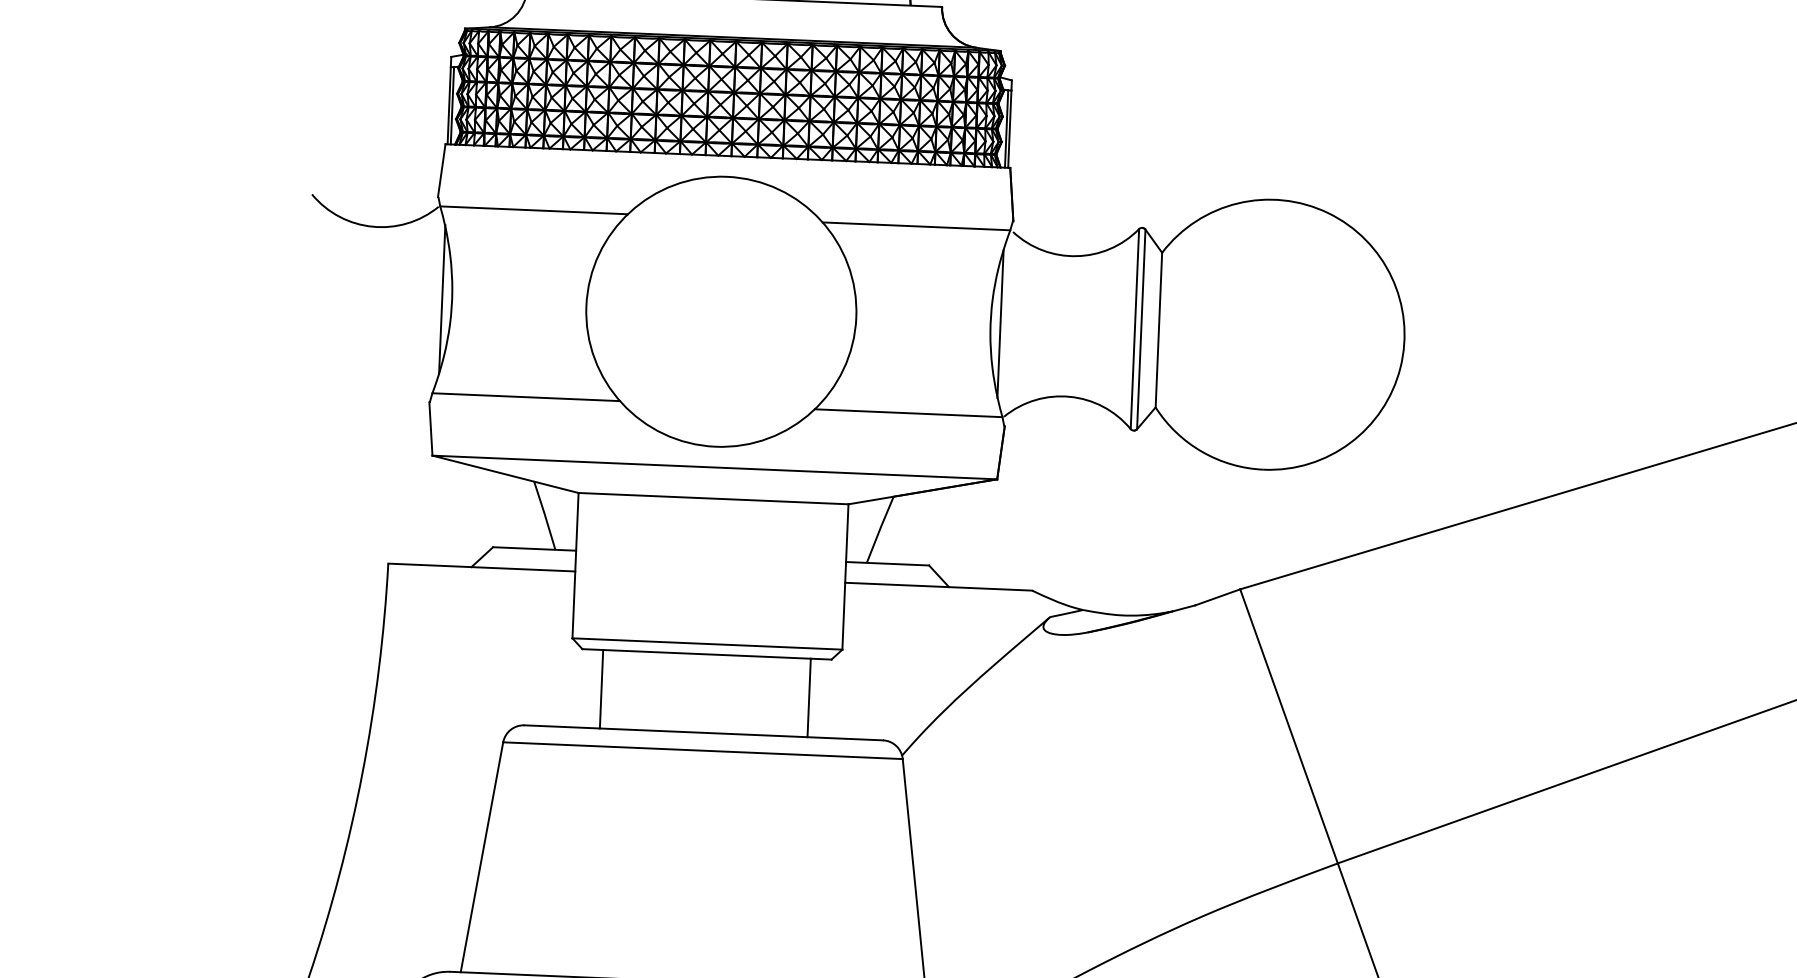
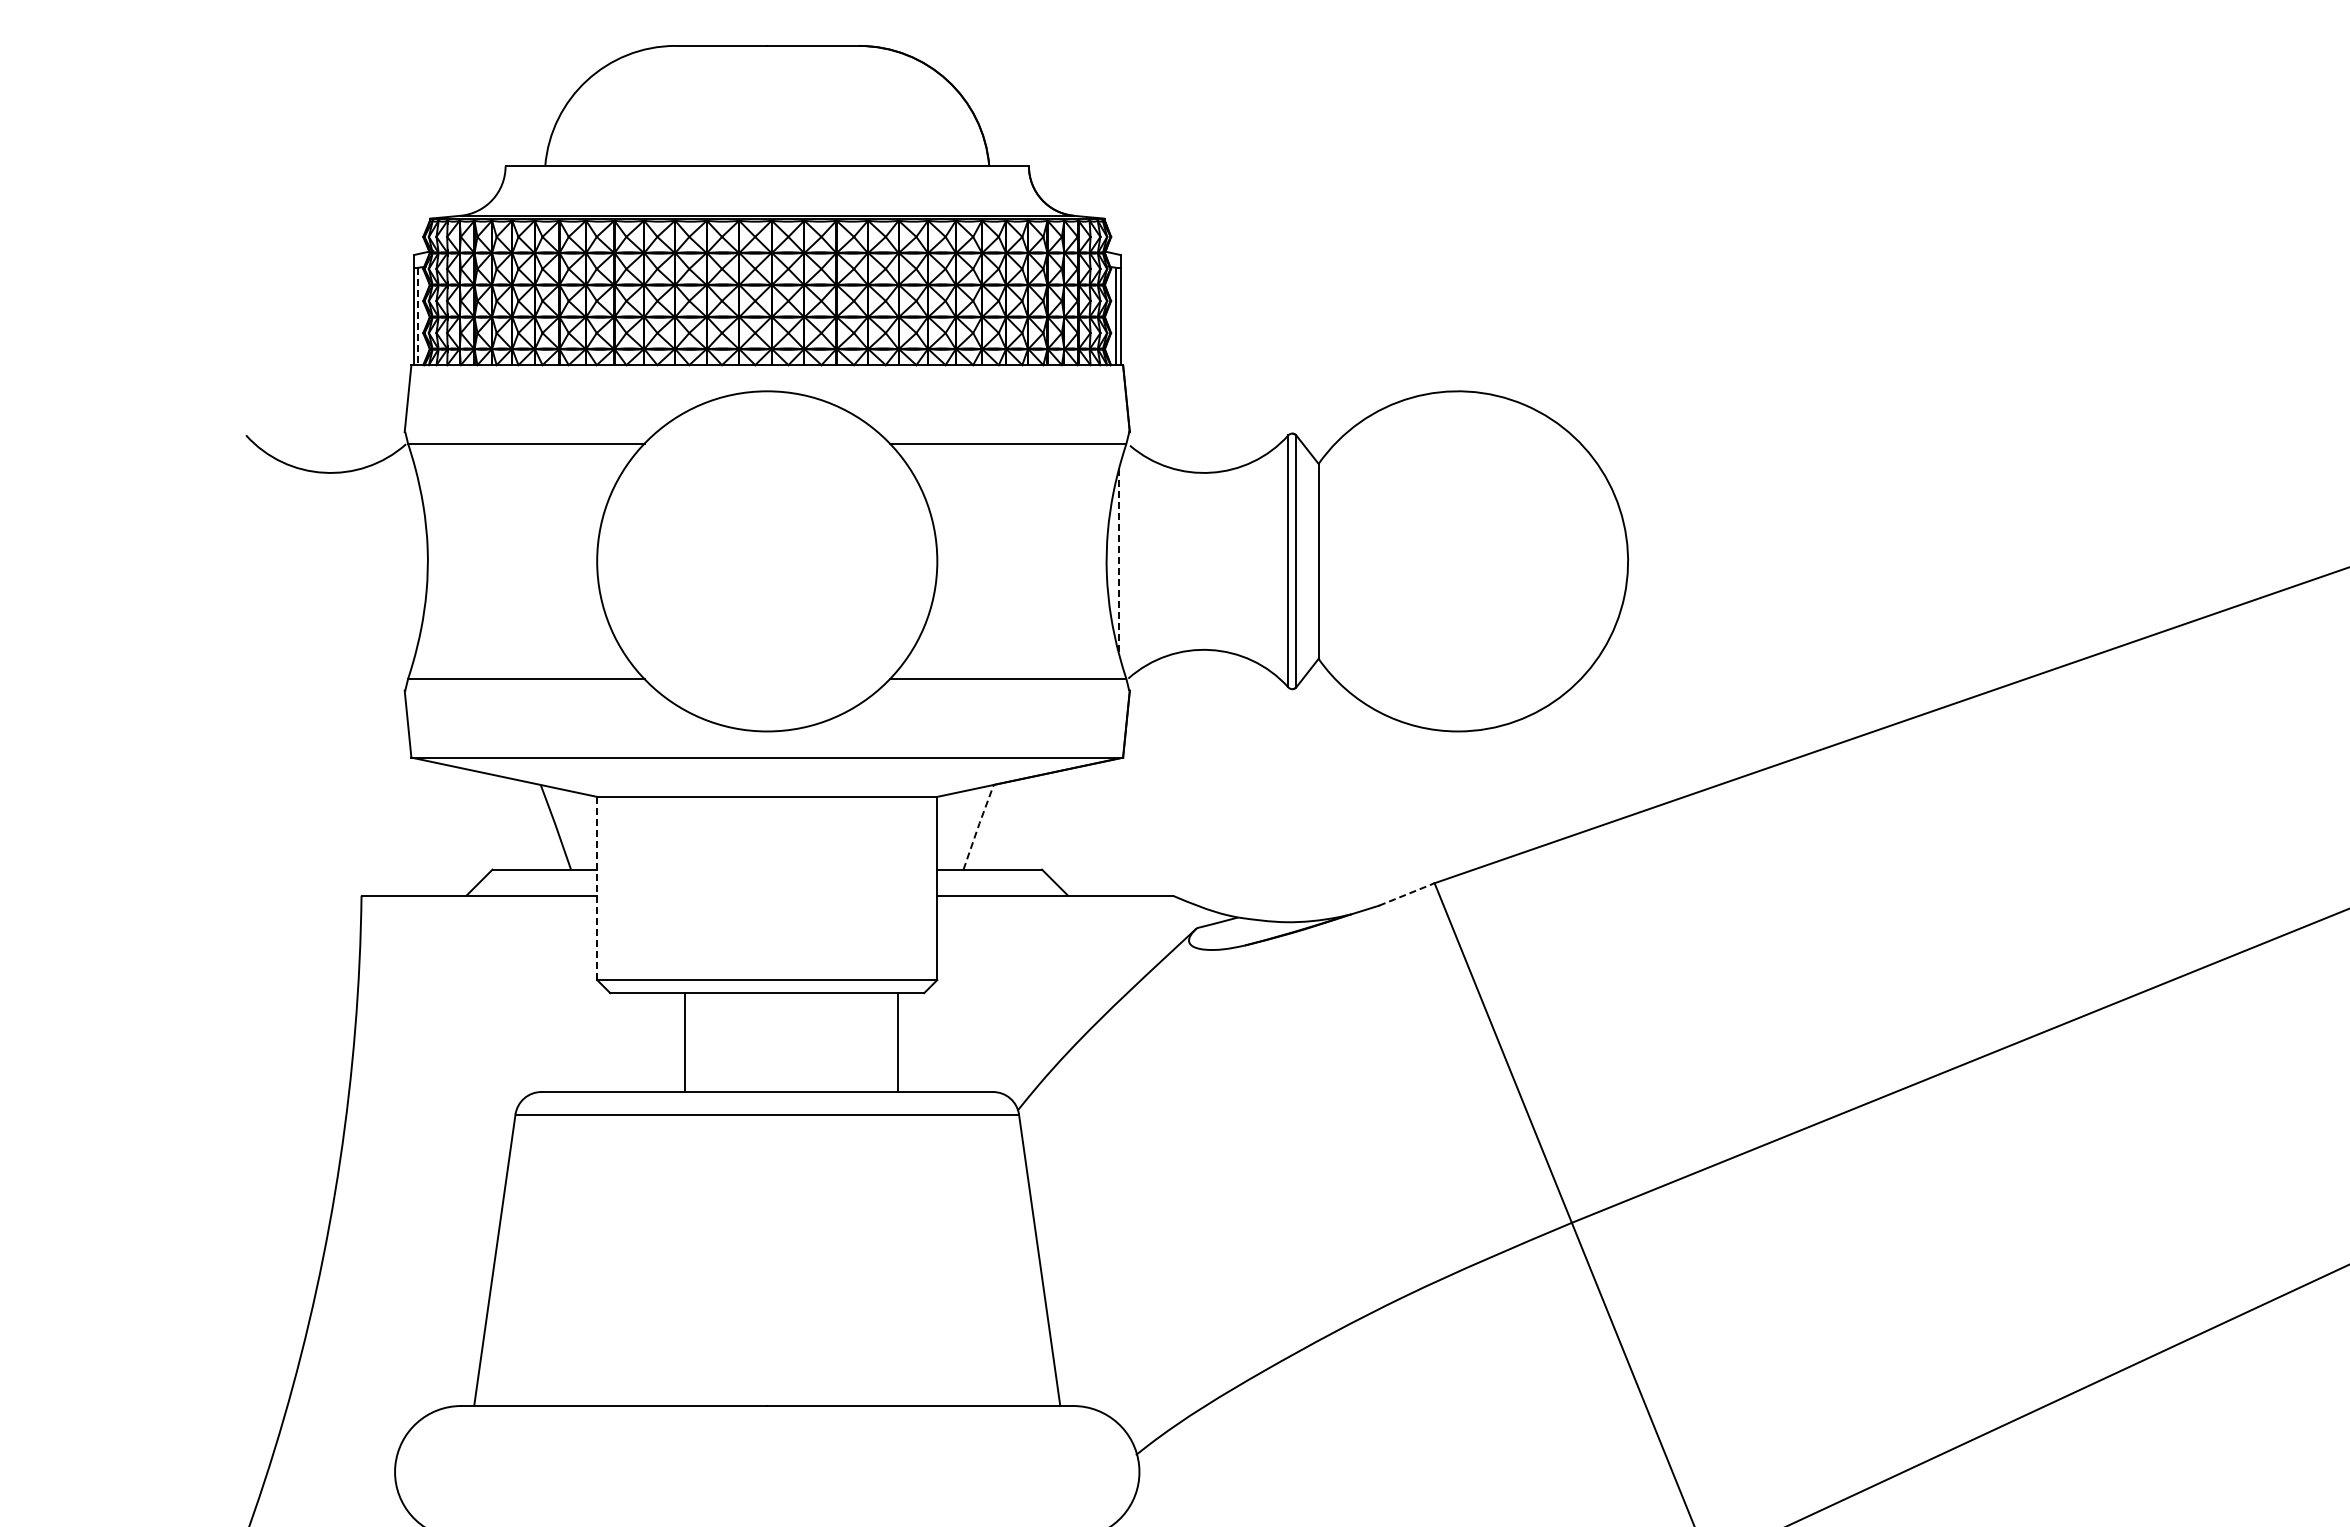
line: (452, 105) -> (418, 316), solid -> dashed
line: (442, 299) -> (415, 560), removed
line: (1000, 324) -> (1119, 562), solid -> dashed
line: (880, 529) -> (978, 827), solid -> dashed
line: (575, 565) -> (597, 888), solid -> dashed
line: (1218, 597) -> (1407, 894), solid -> dashed
line: (601, 689) -> (685, 1042), moved

